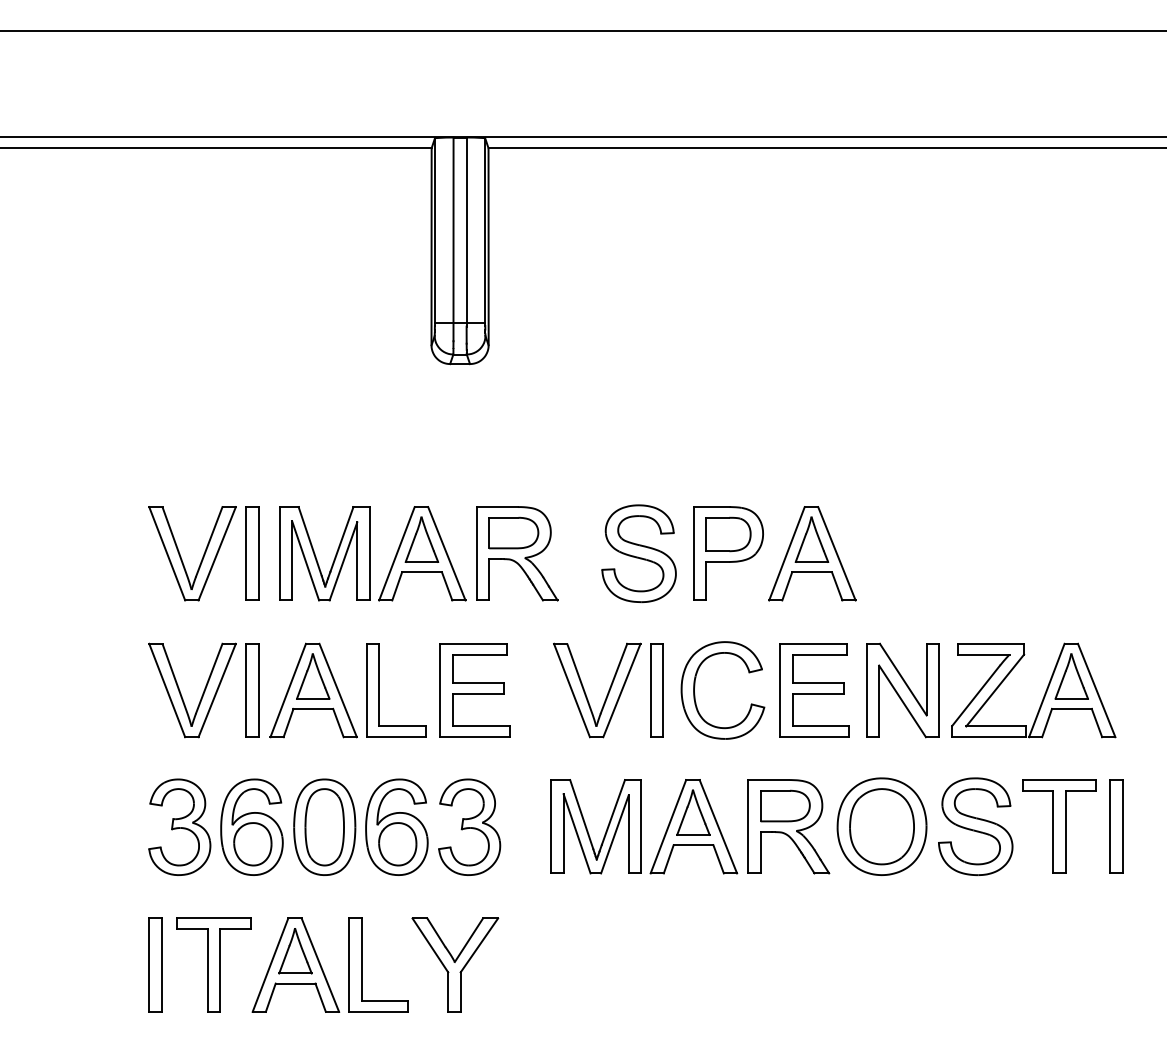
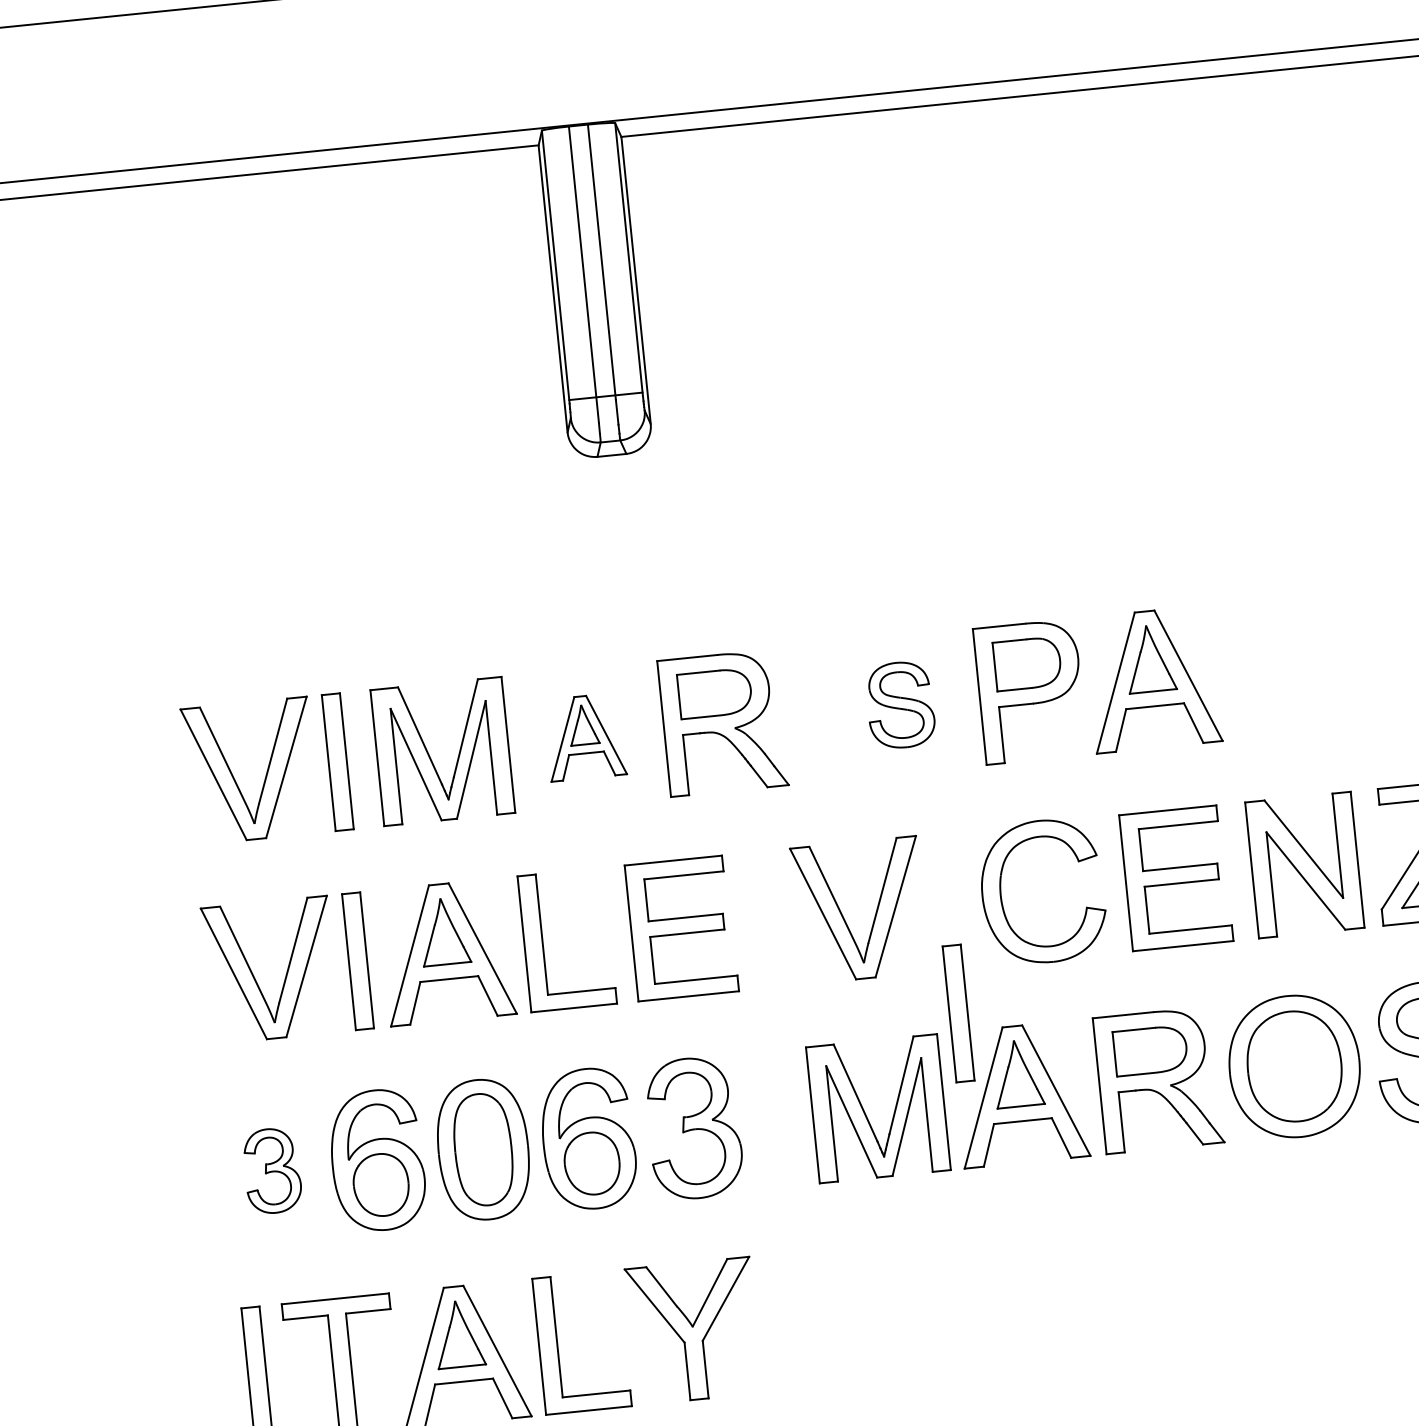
part: (422, 553) -> (585, 736), size x0.6
part: (638, 553) -> (899, 704), size x0.6
part: (656, 690) -> (957, 1013), moved
part: (179, 826) -> (271, 1170), size x0.6

